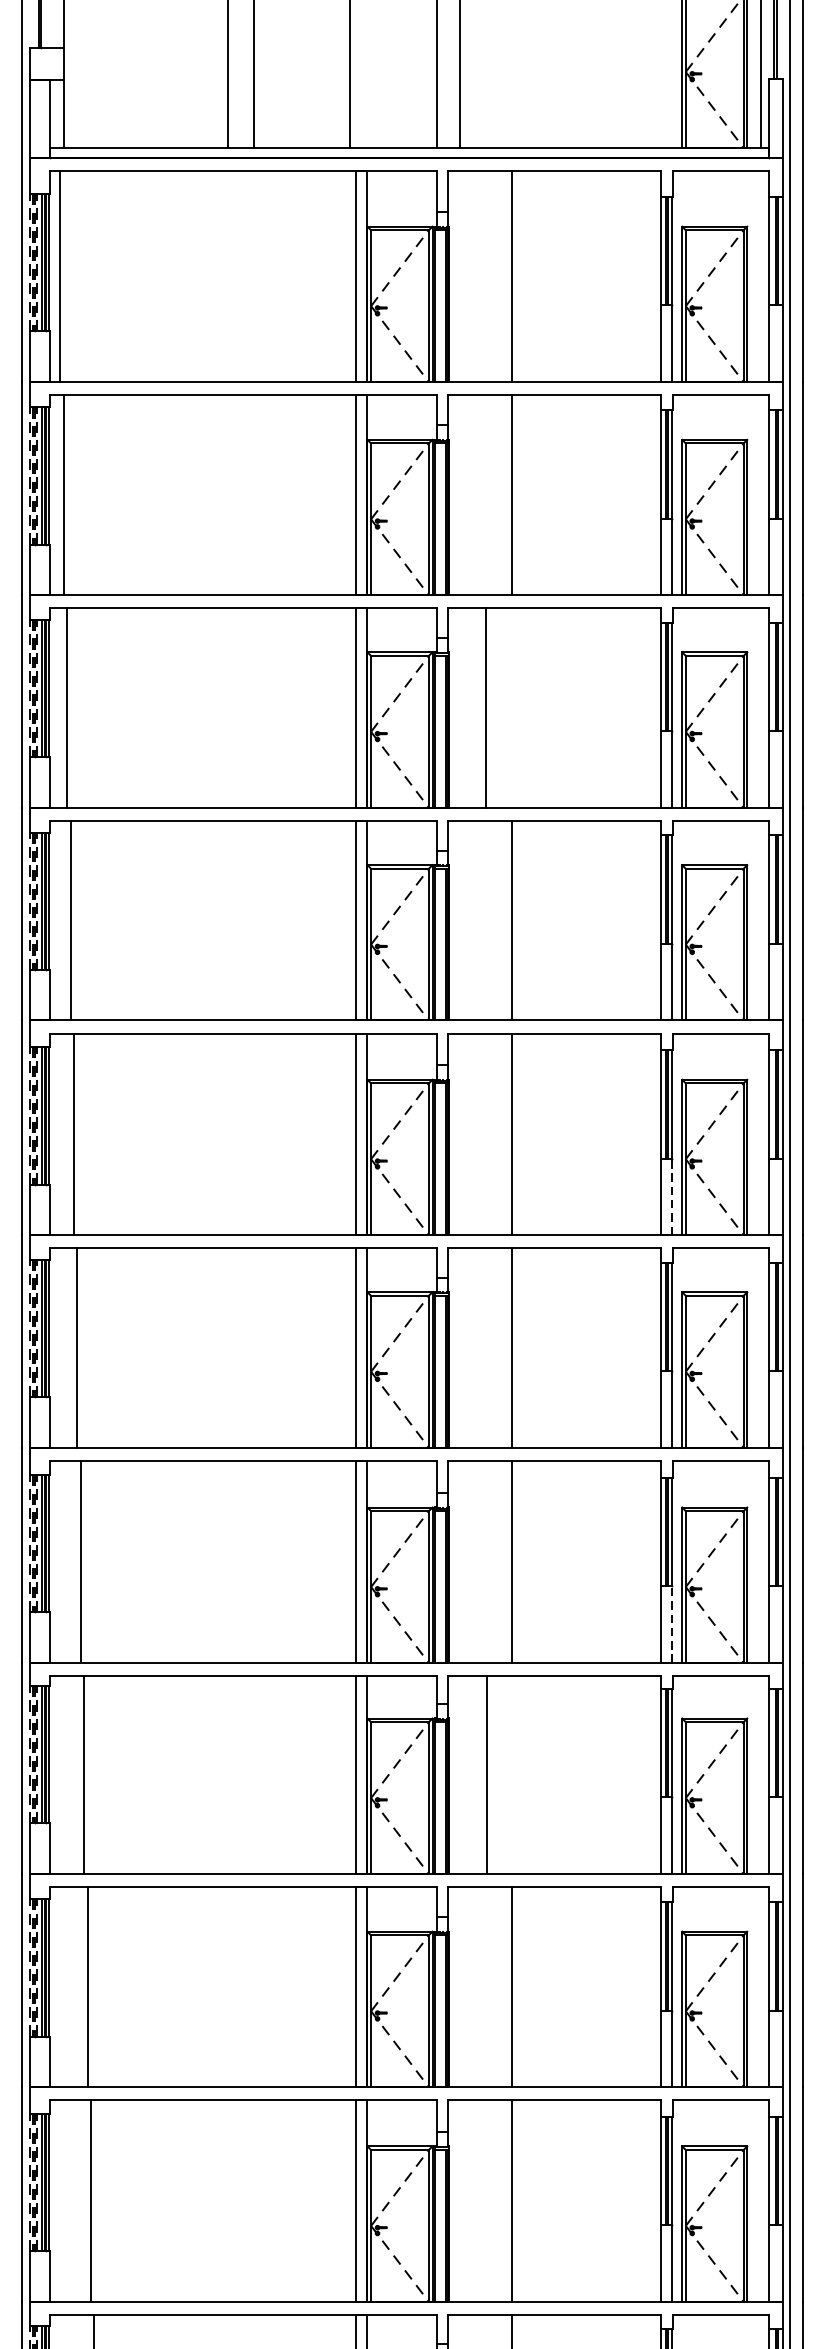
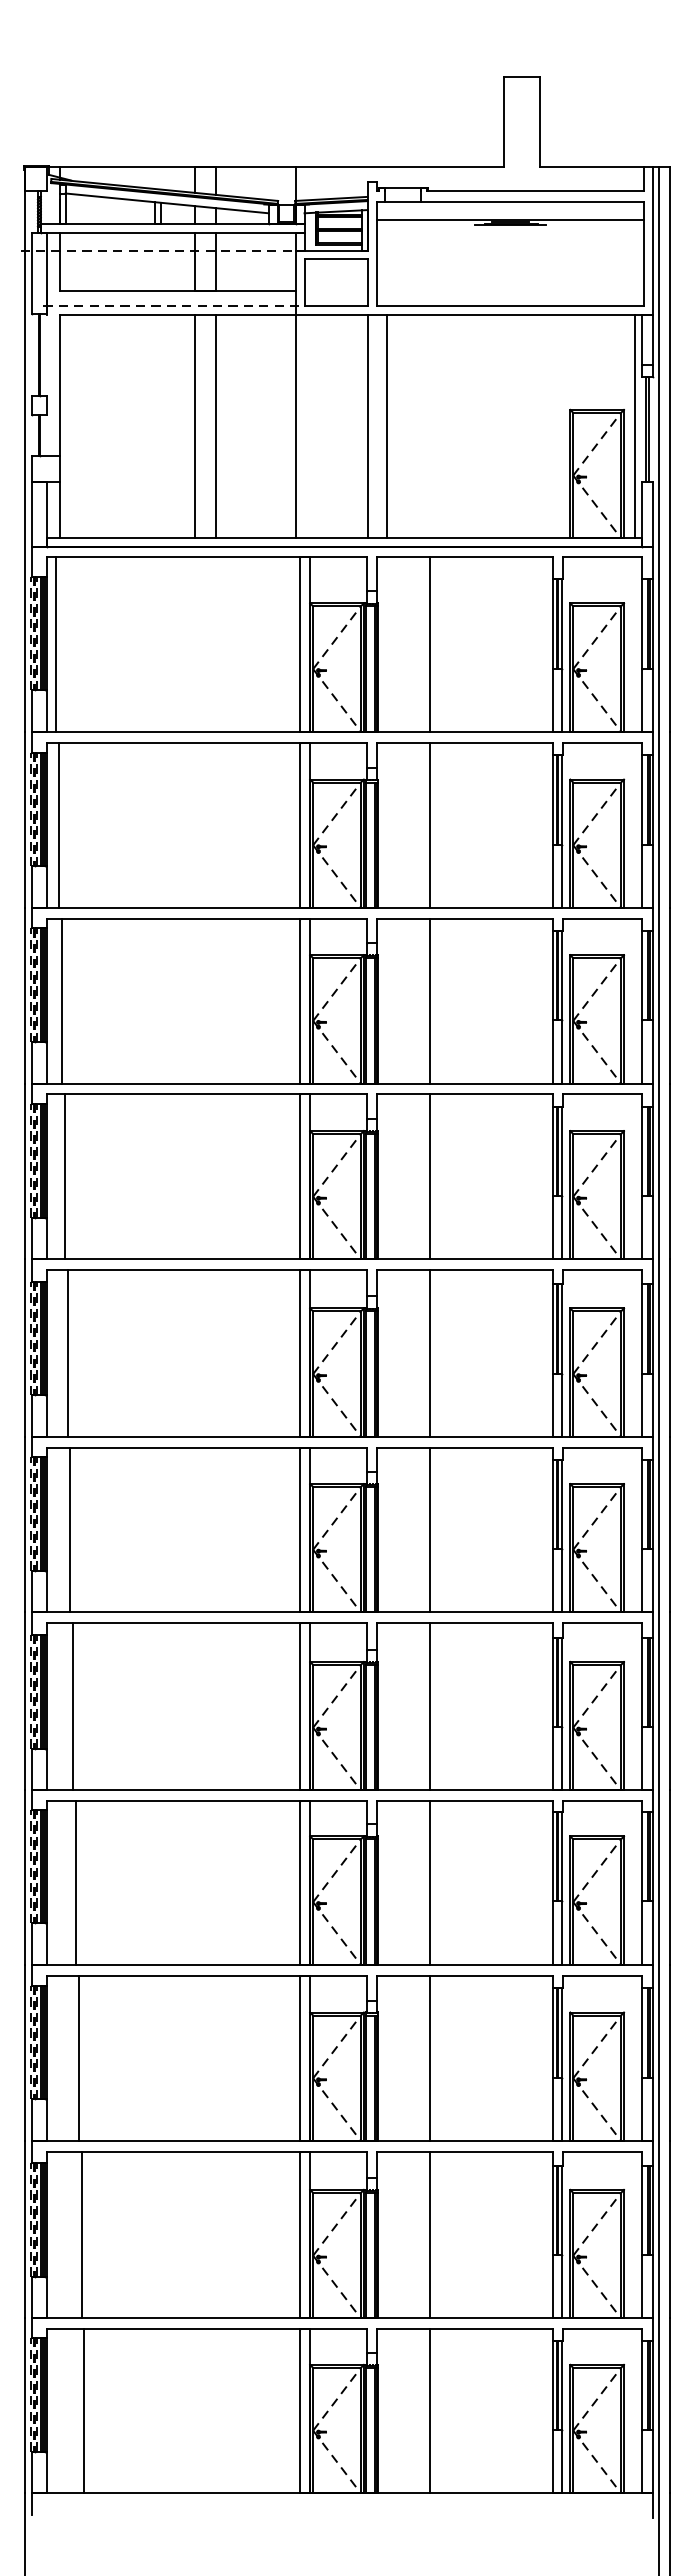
line: (485, 707) -> (429, 1000), moved
line: (671, 1197) -> (561, 1405), dashed -> solid
line: (671, 1624) -> (561, 1758), dashed -> solid
line: (486, 1774) -> (429, 1882), moved

